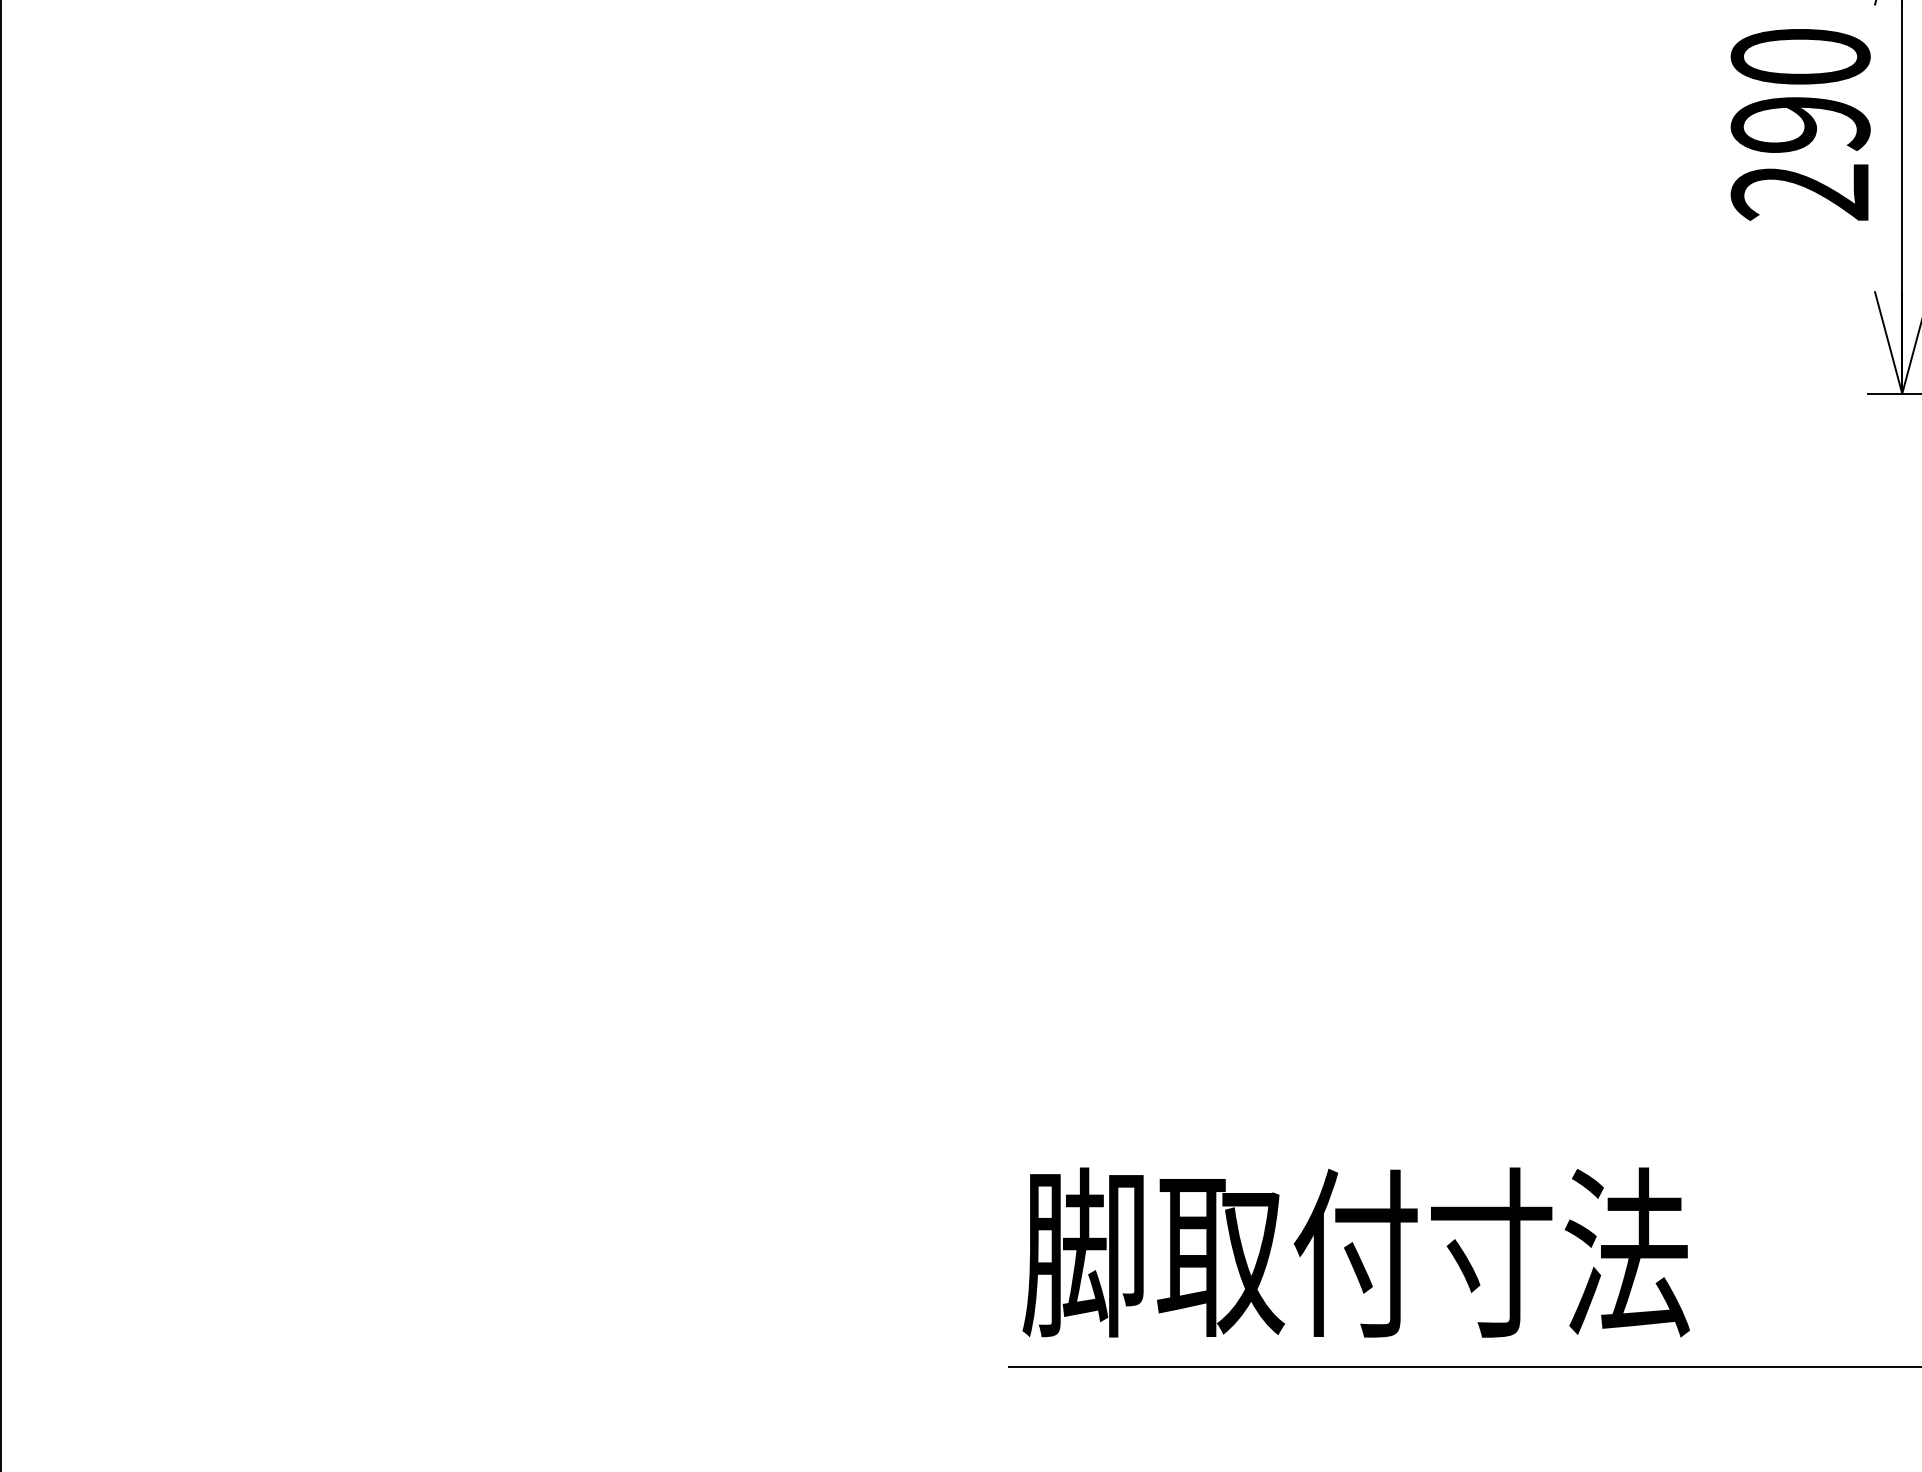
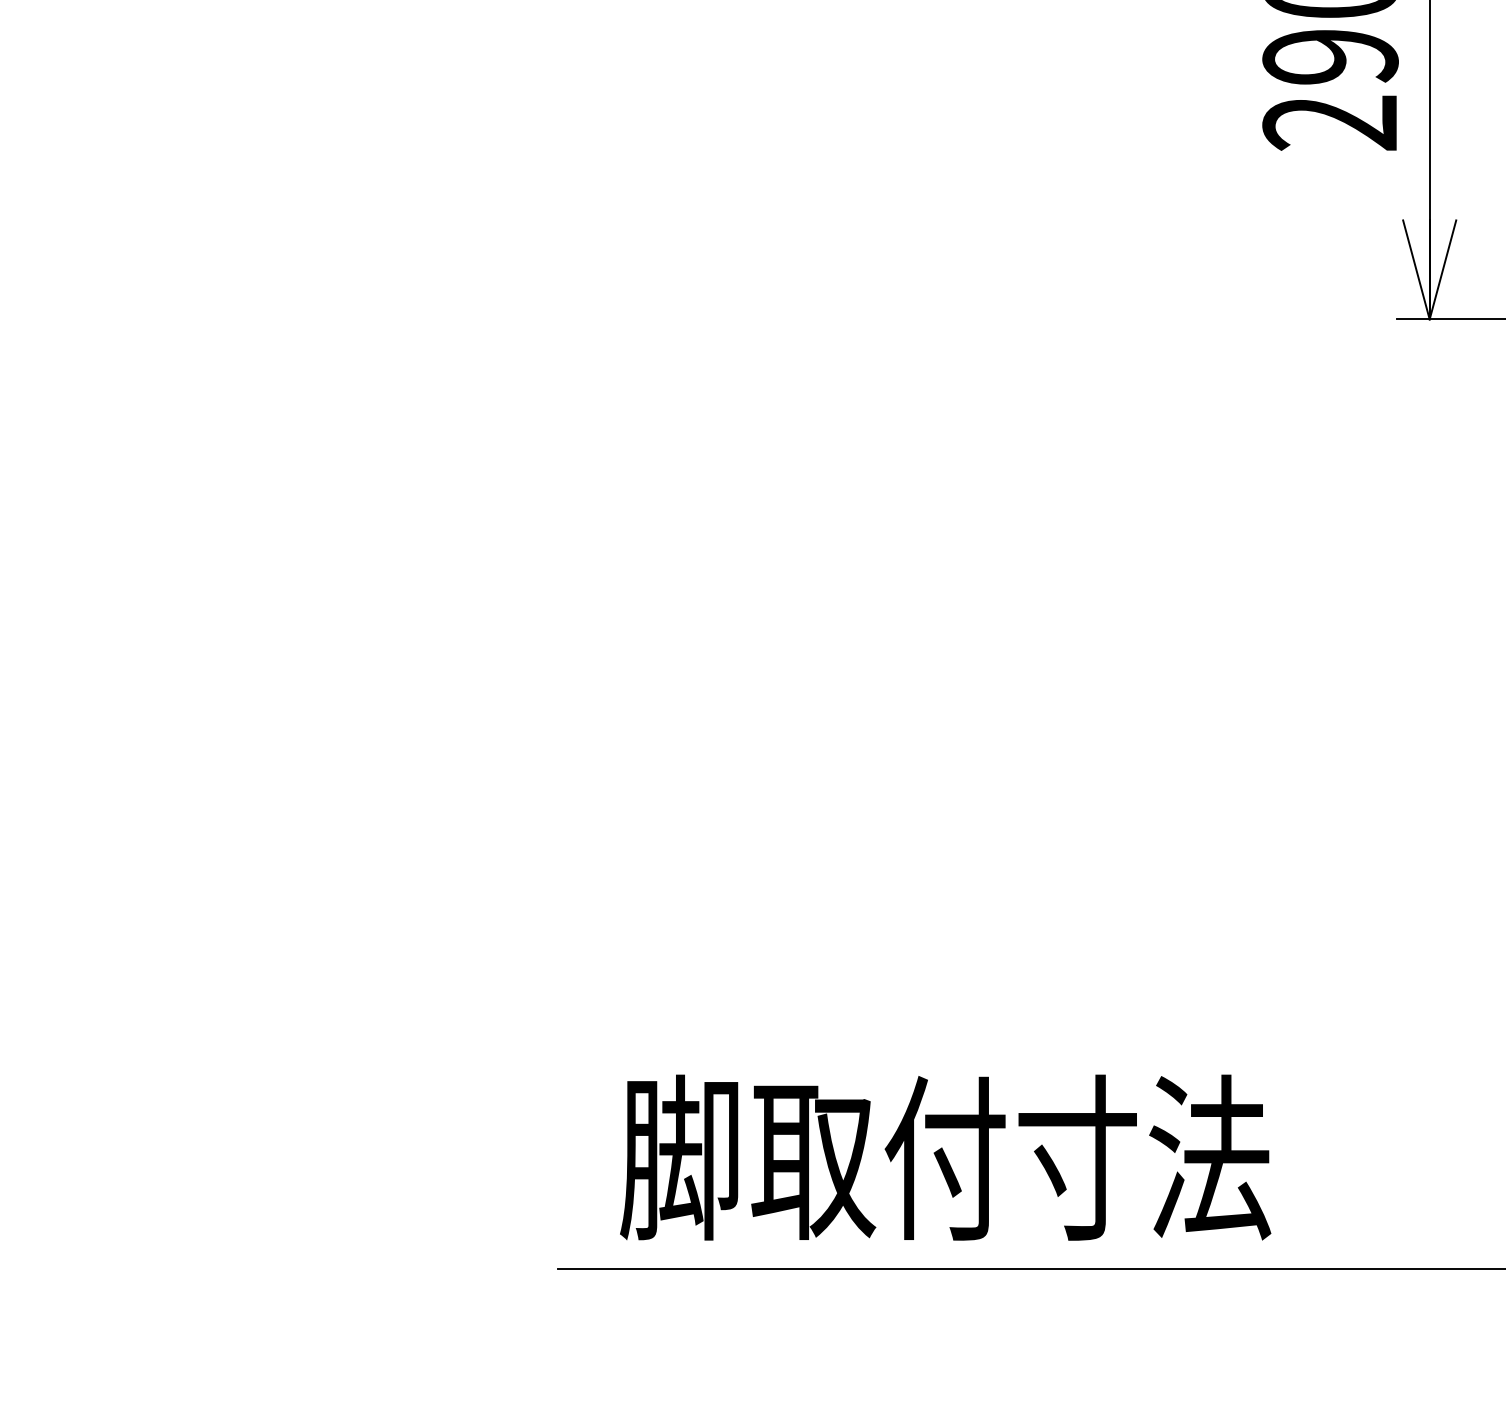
text: (1355, 1252) -> (944, 1157), moved

